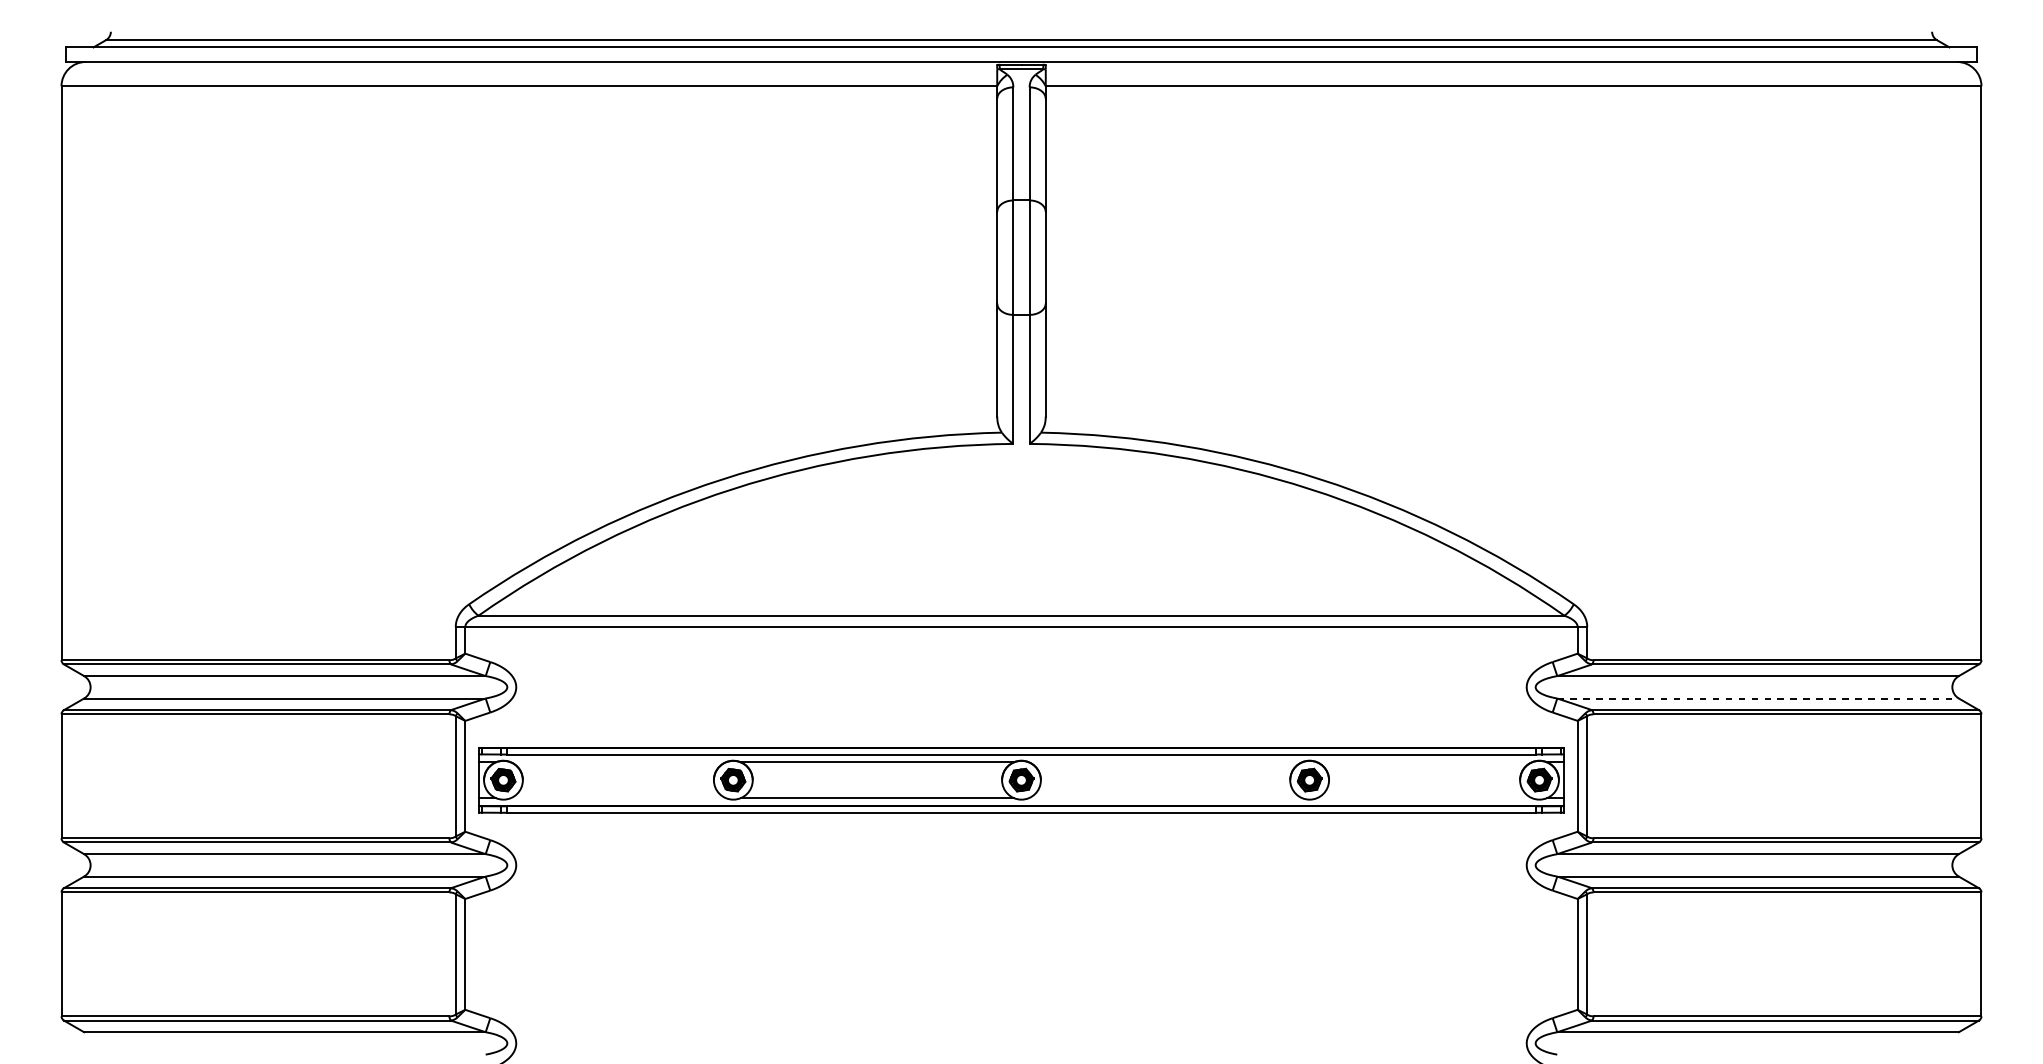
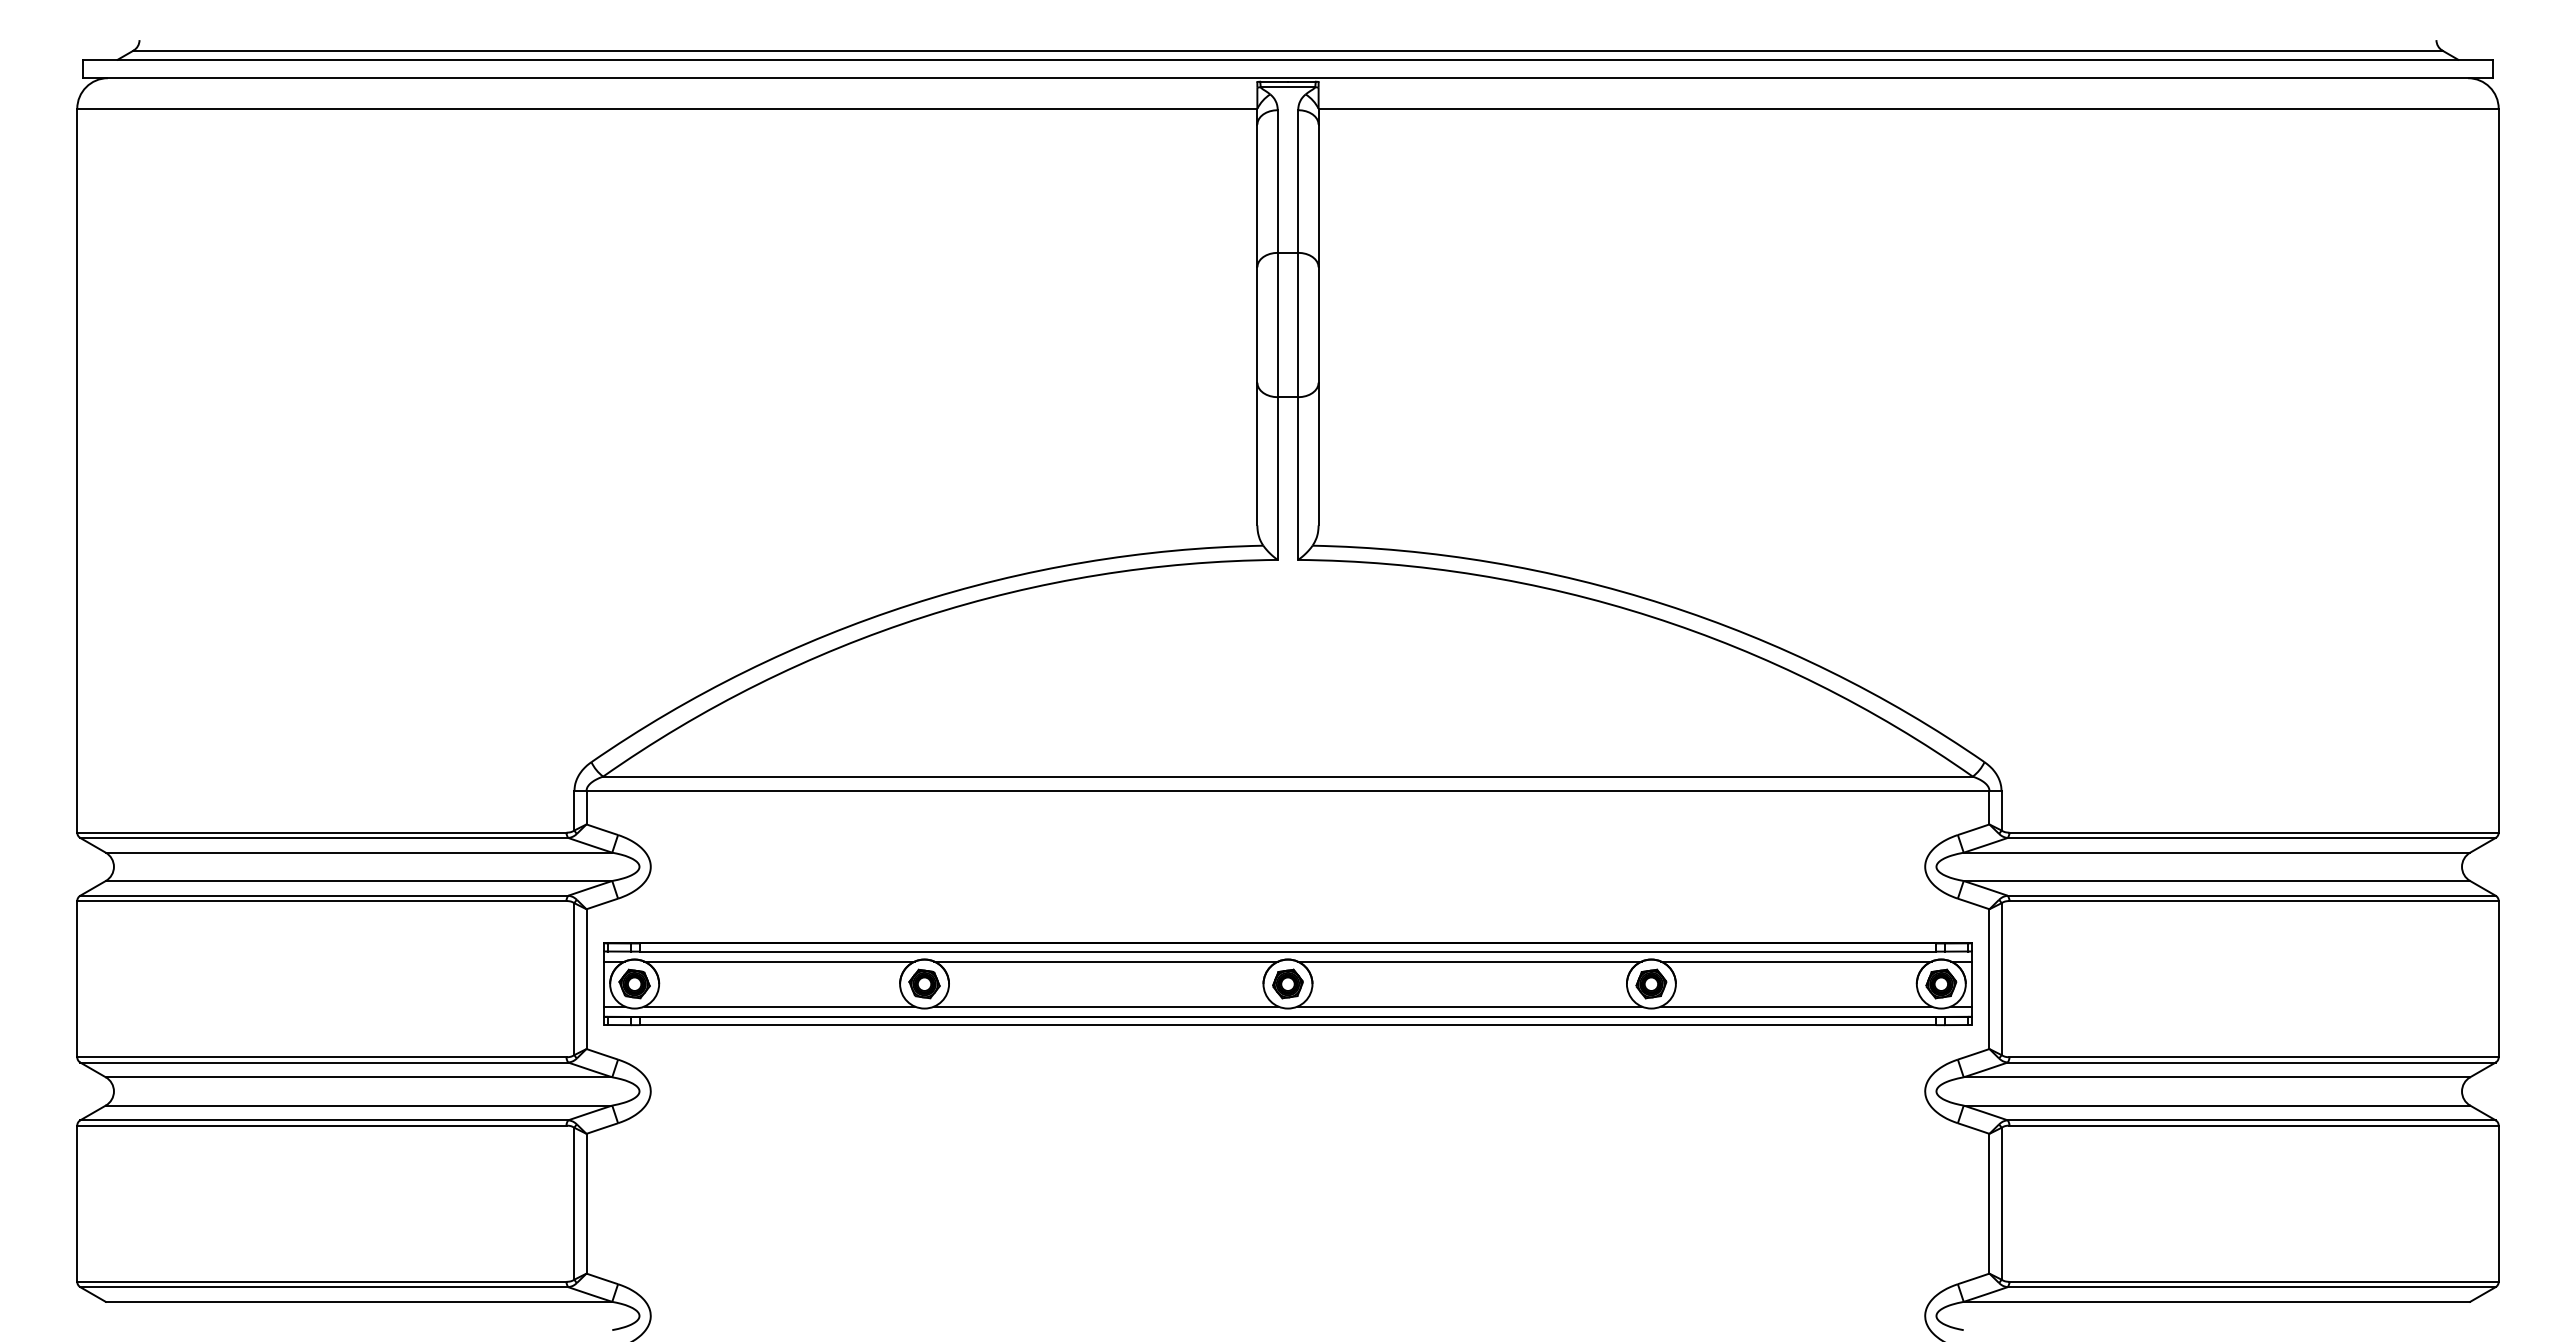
line: (1758, 698) -> (2217, 881), dashed -> solid
line: (618, 762) -> (779, 961), added
line: (1165, 762) -> (1469, 961), added
line: (1424, 762) -> (1796, 961), added
line: (618, 798) -> (779, 1006), added
line: (1165, 798) -> (1469, 1006), added
line: (1424, 798) -> (1796, 1006), added

